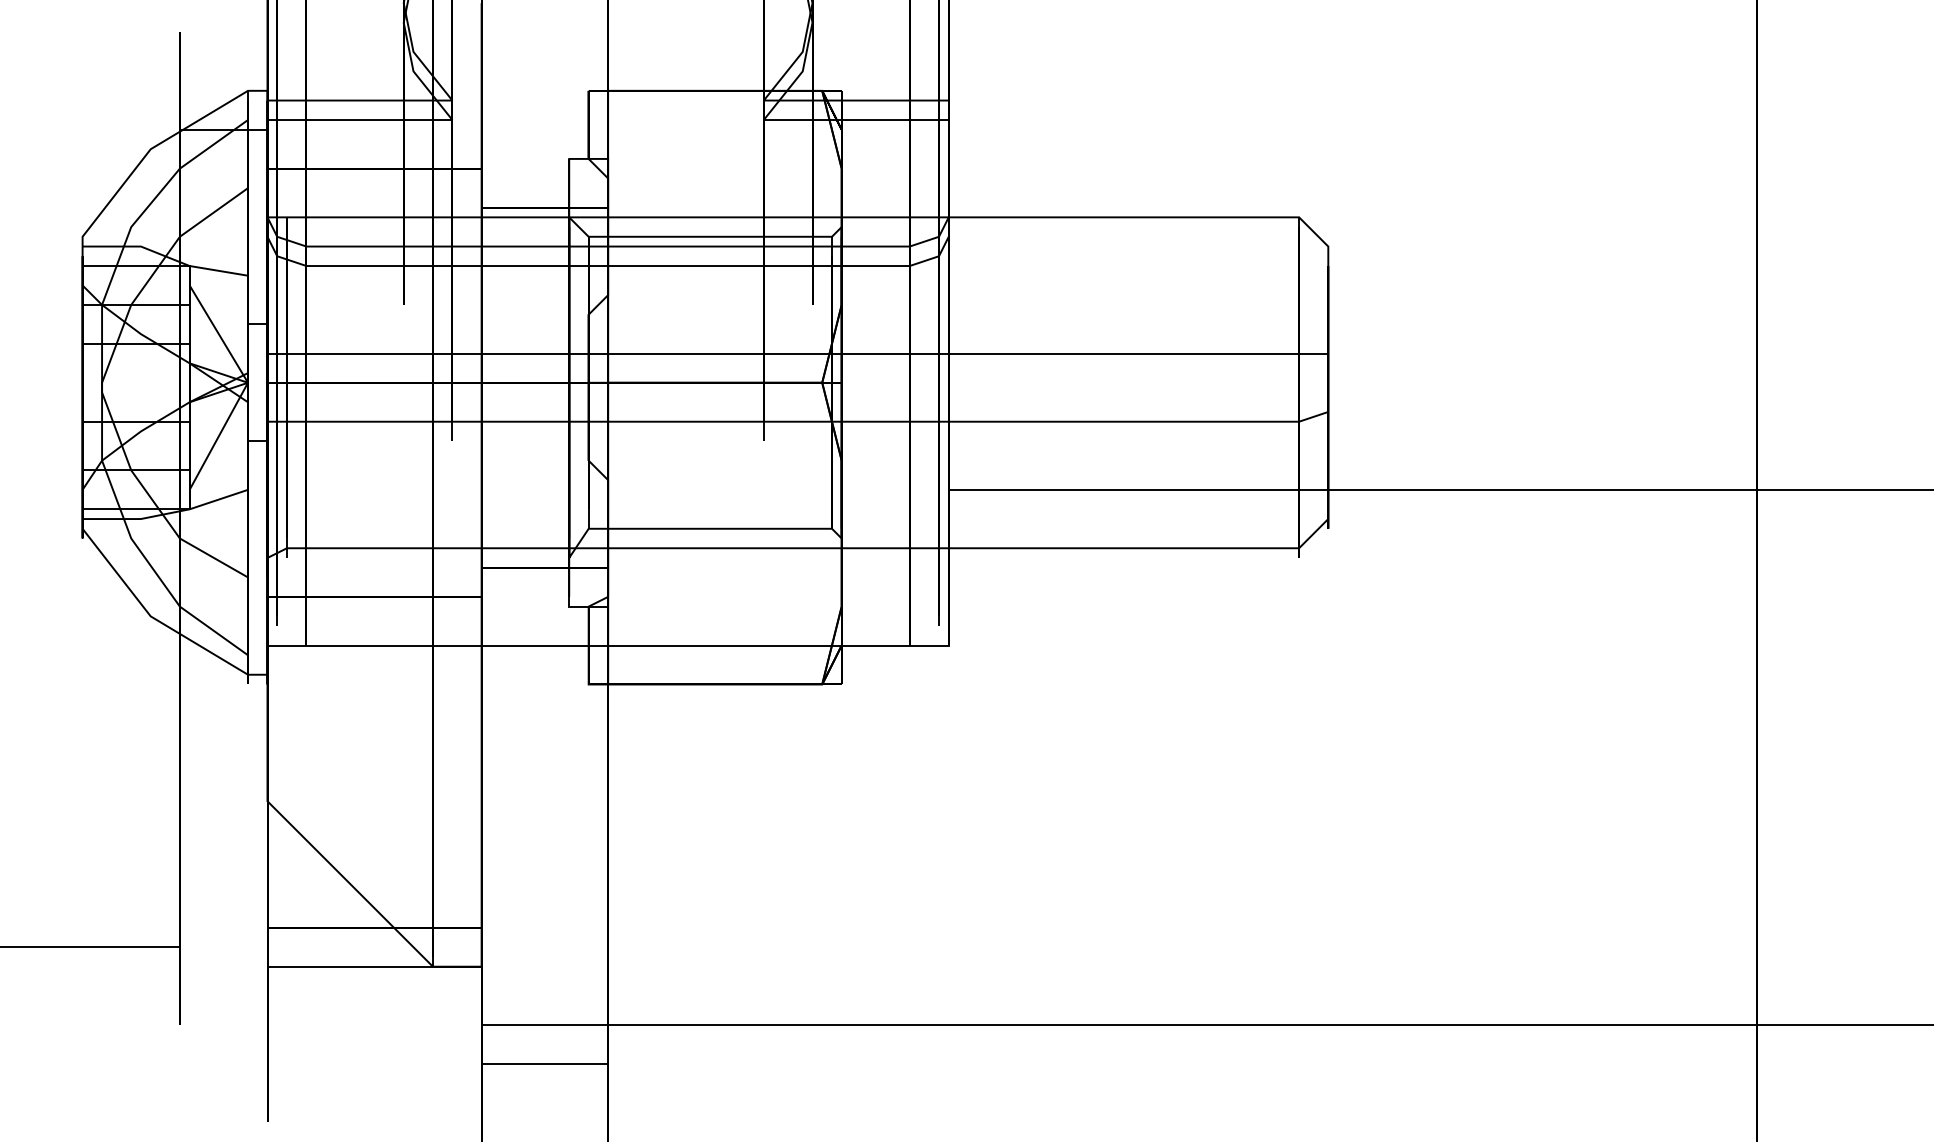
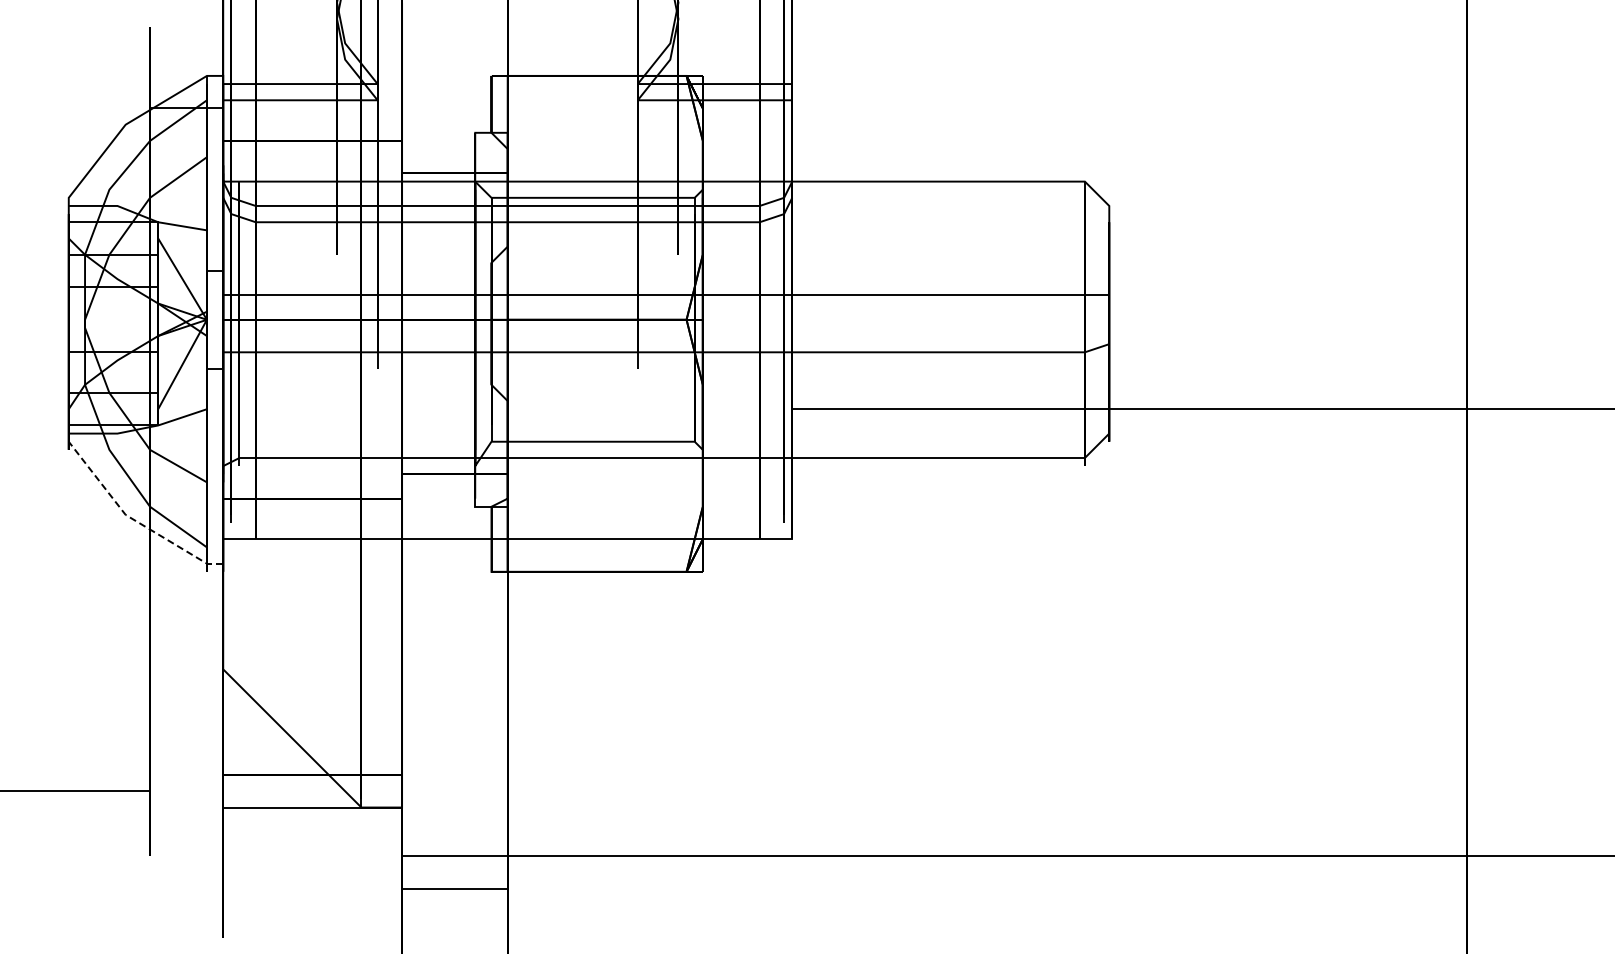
line: (160, 621) -> (133, 519), solid -> dashed

